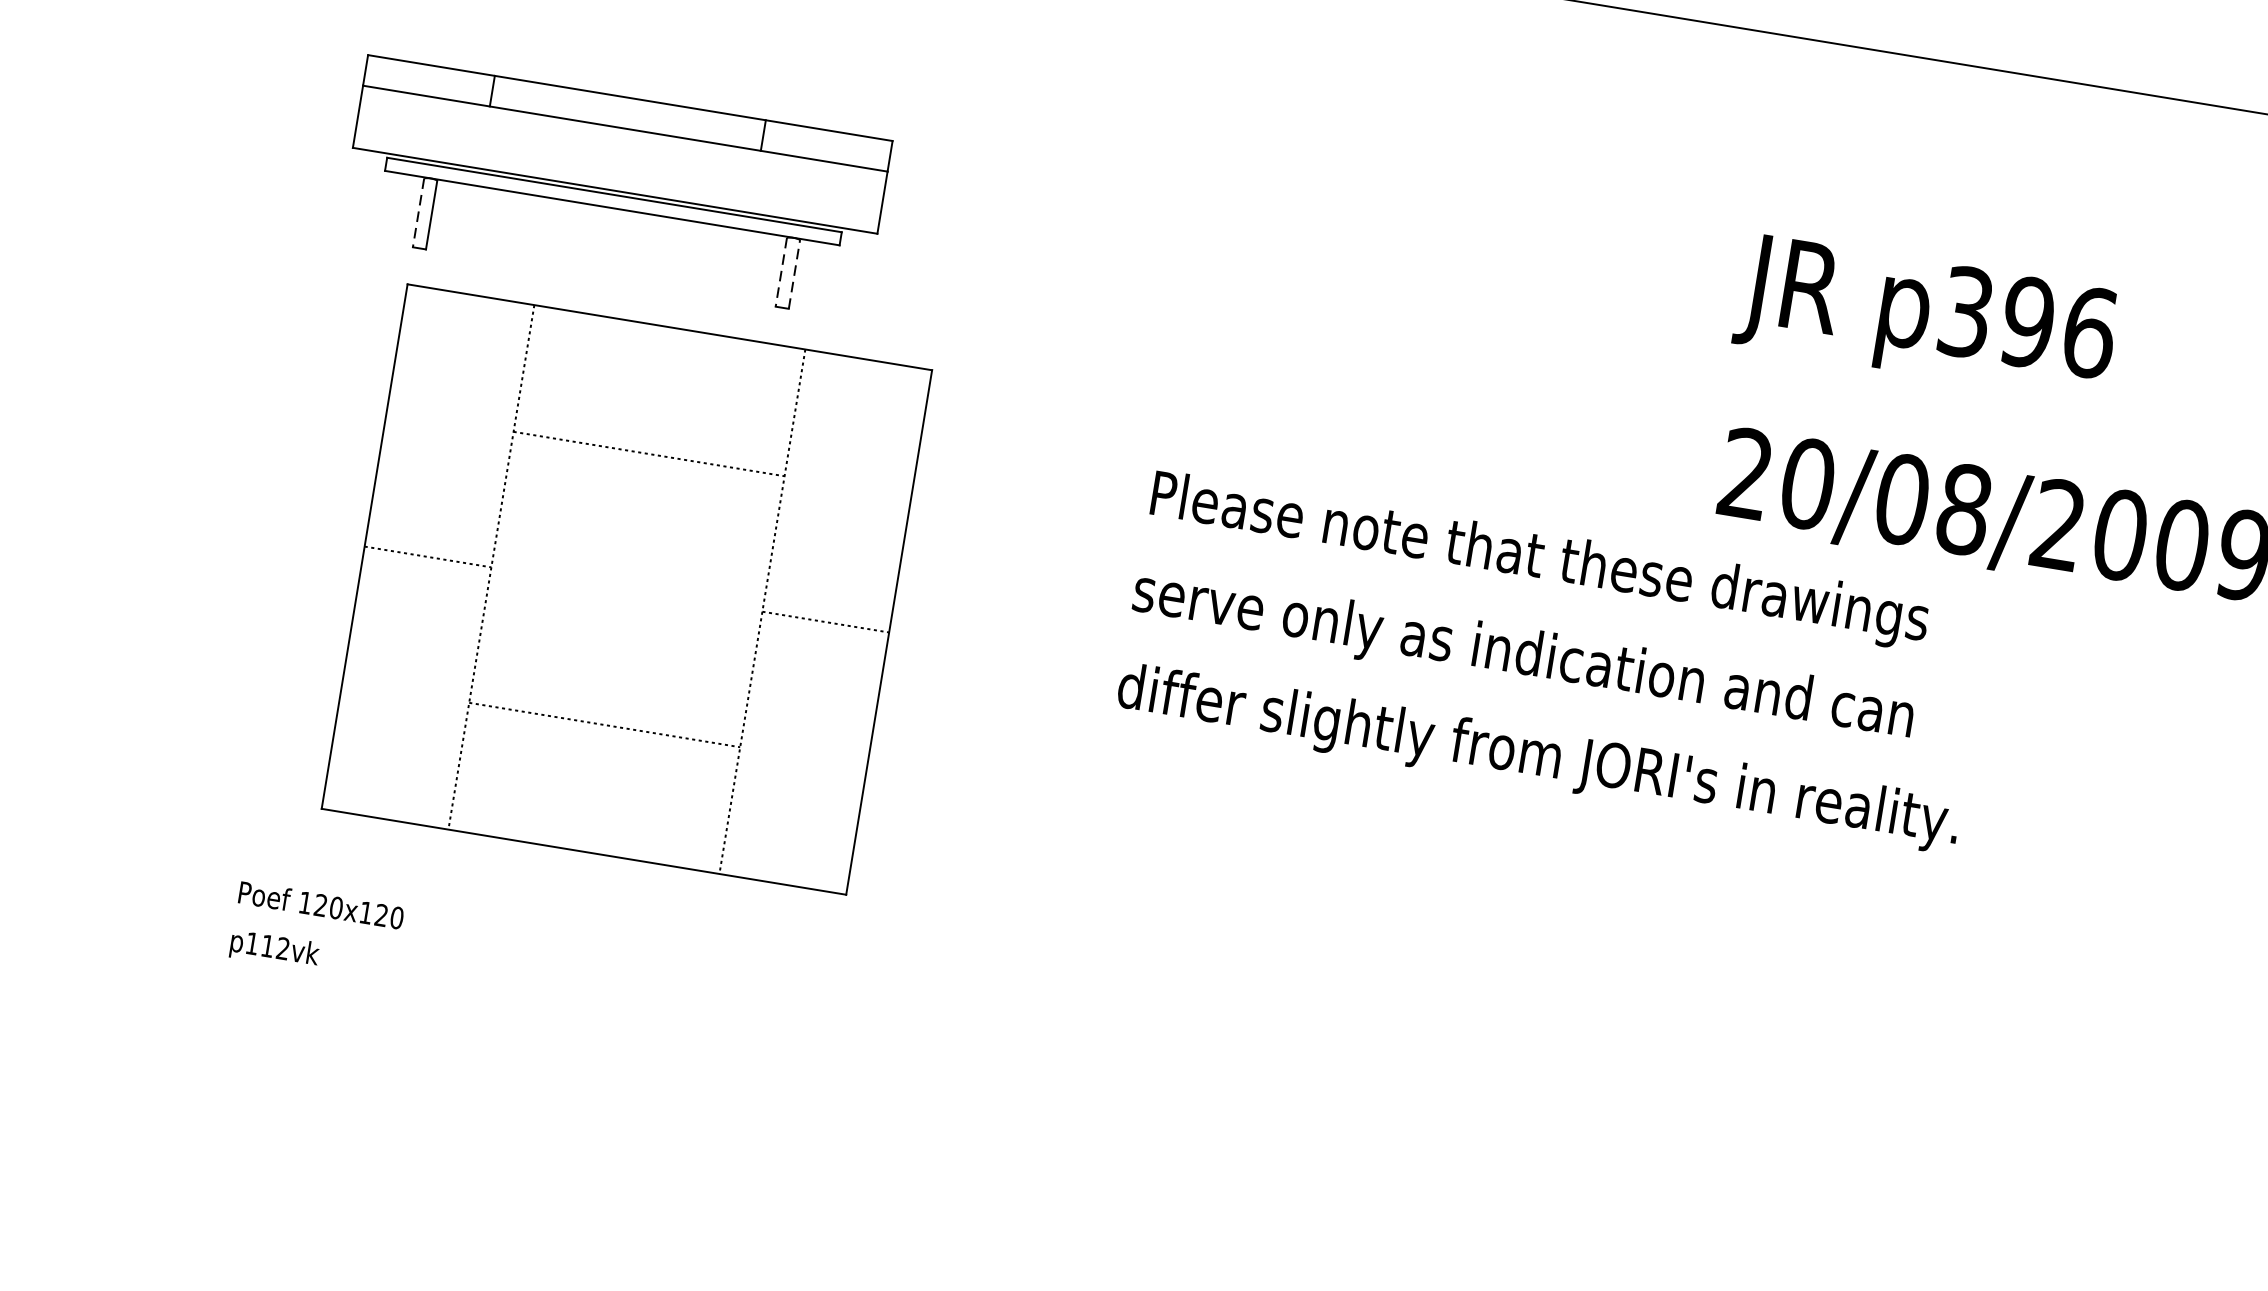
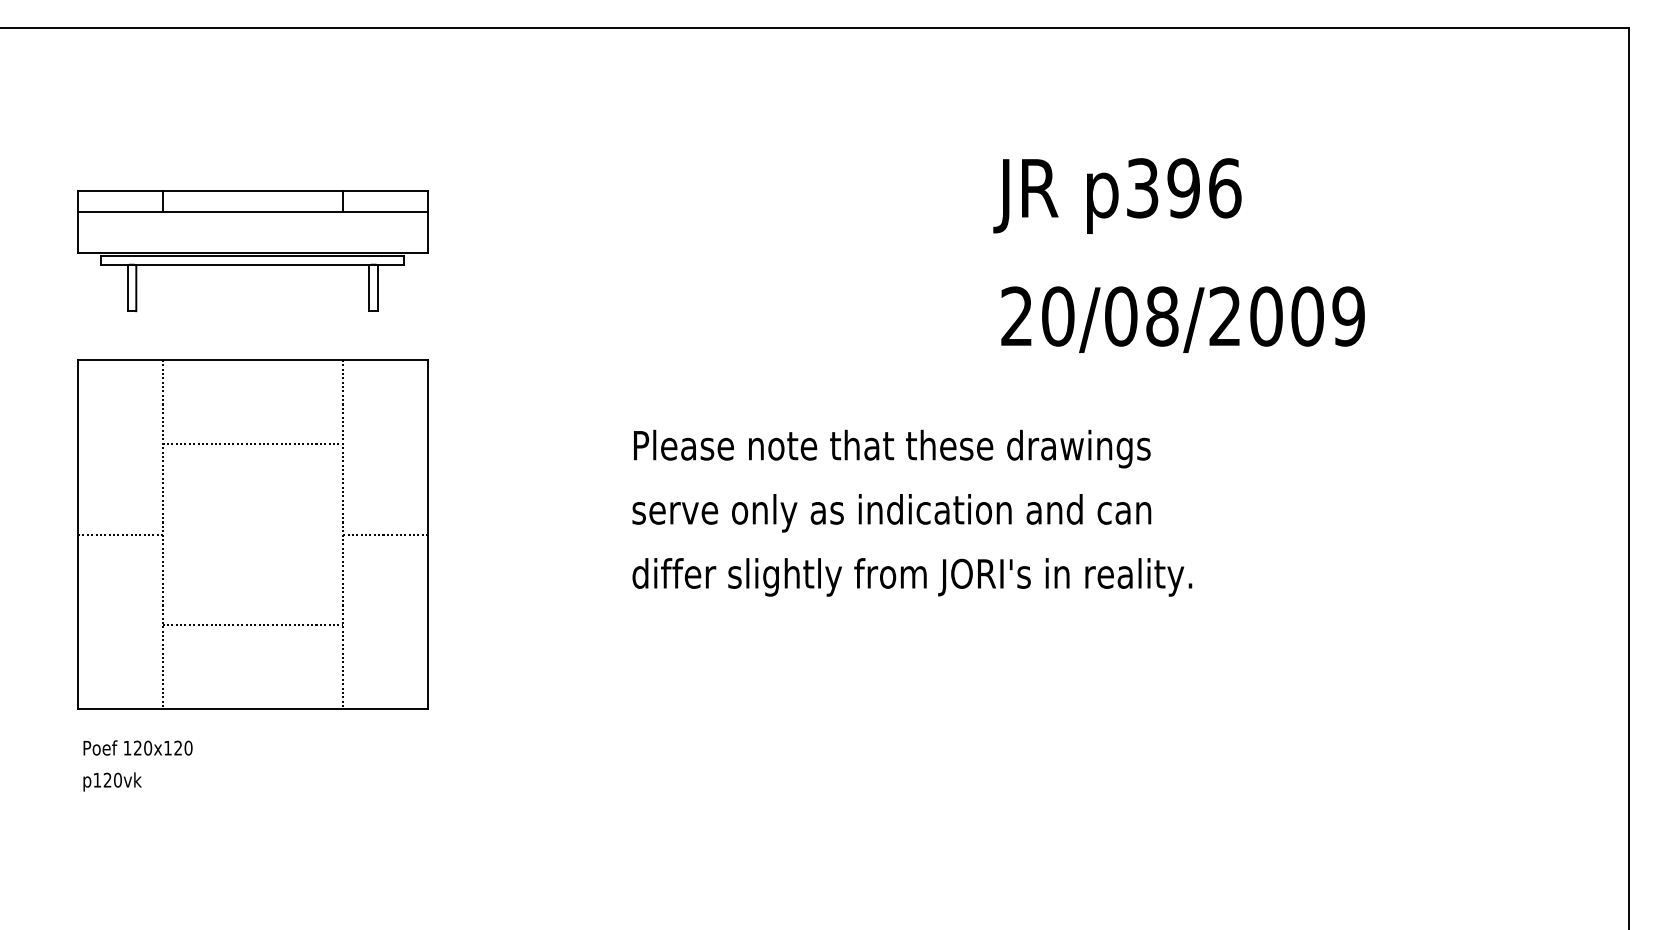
line: (418, 213) -> (127, 288), dashed -> solid
line: (781, 272) -> (369, 288), dashed -> solid
line: (795, 274) -> (378, 288), dashed -> solid
part: (626, 589) -> (252, 534), moved
text: (1554, 661) -> (912, 512), moved
text: (275, 946) -> (112, 779), p112vk -> p120vk

